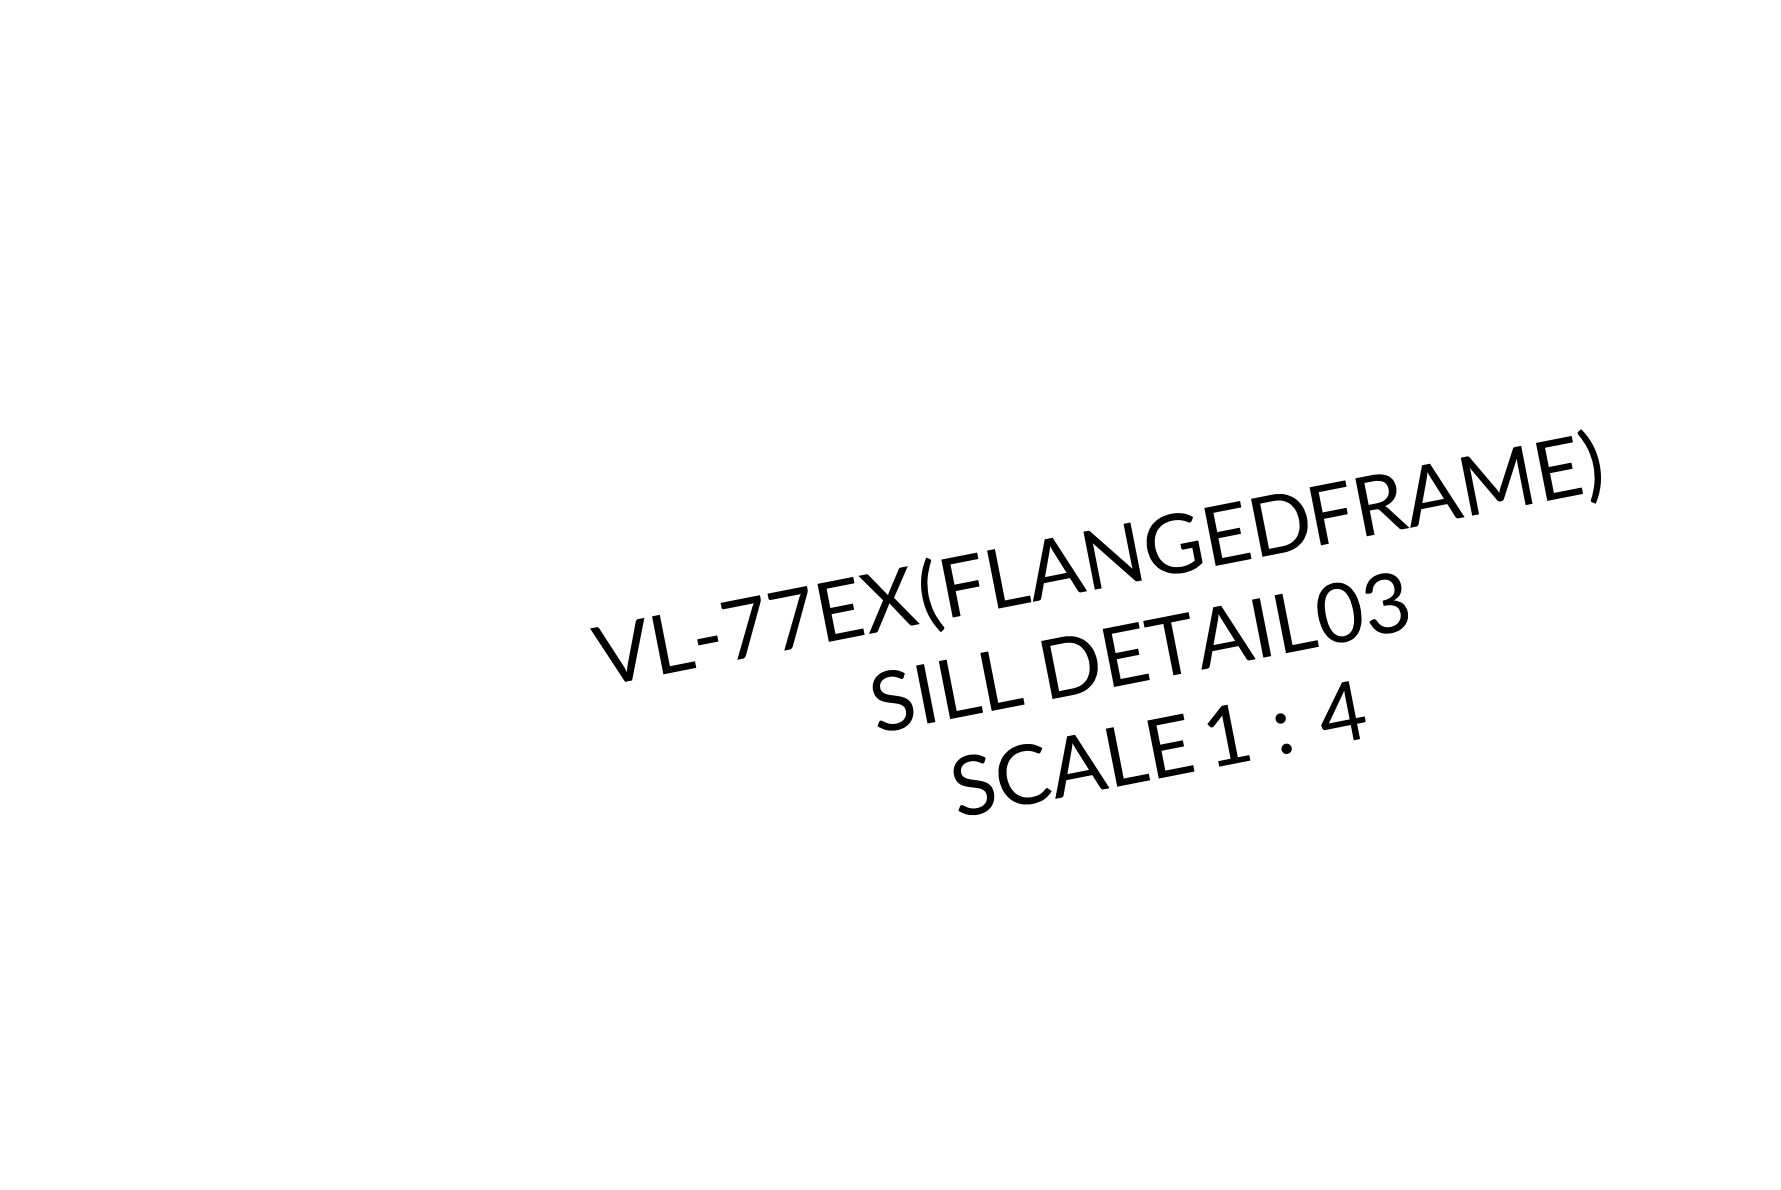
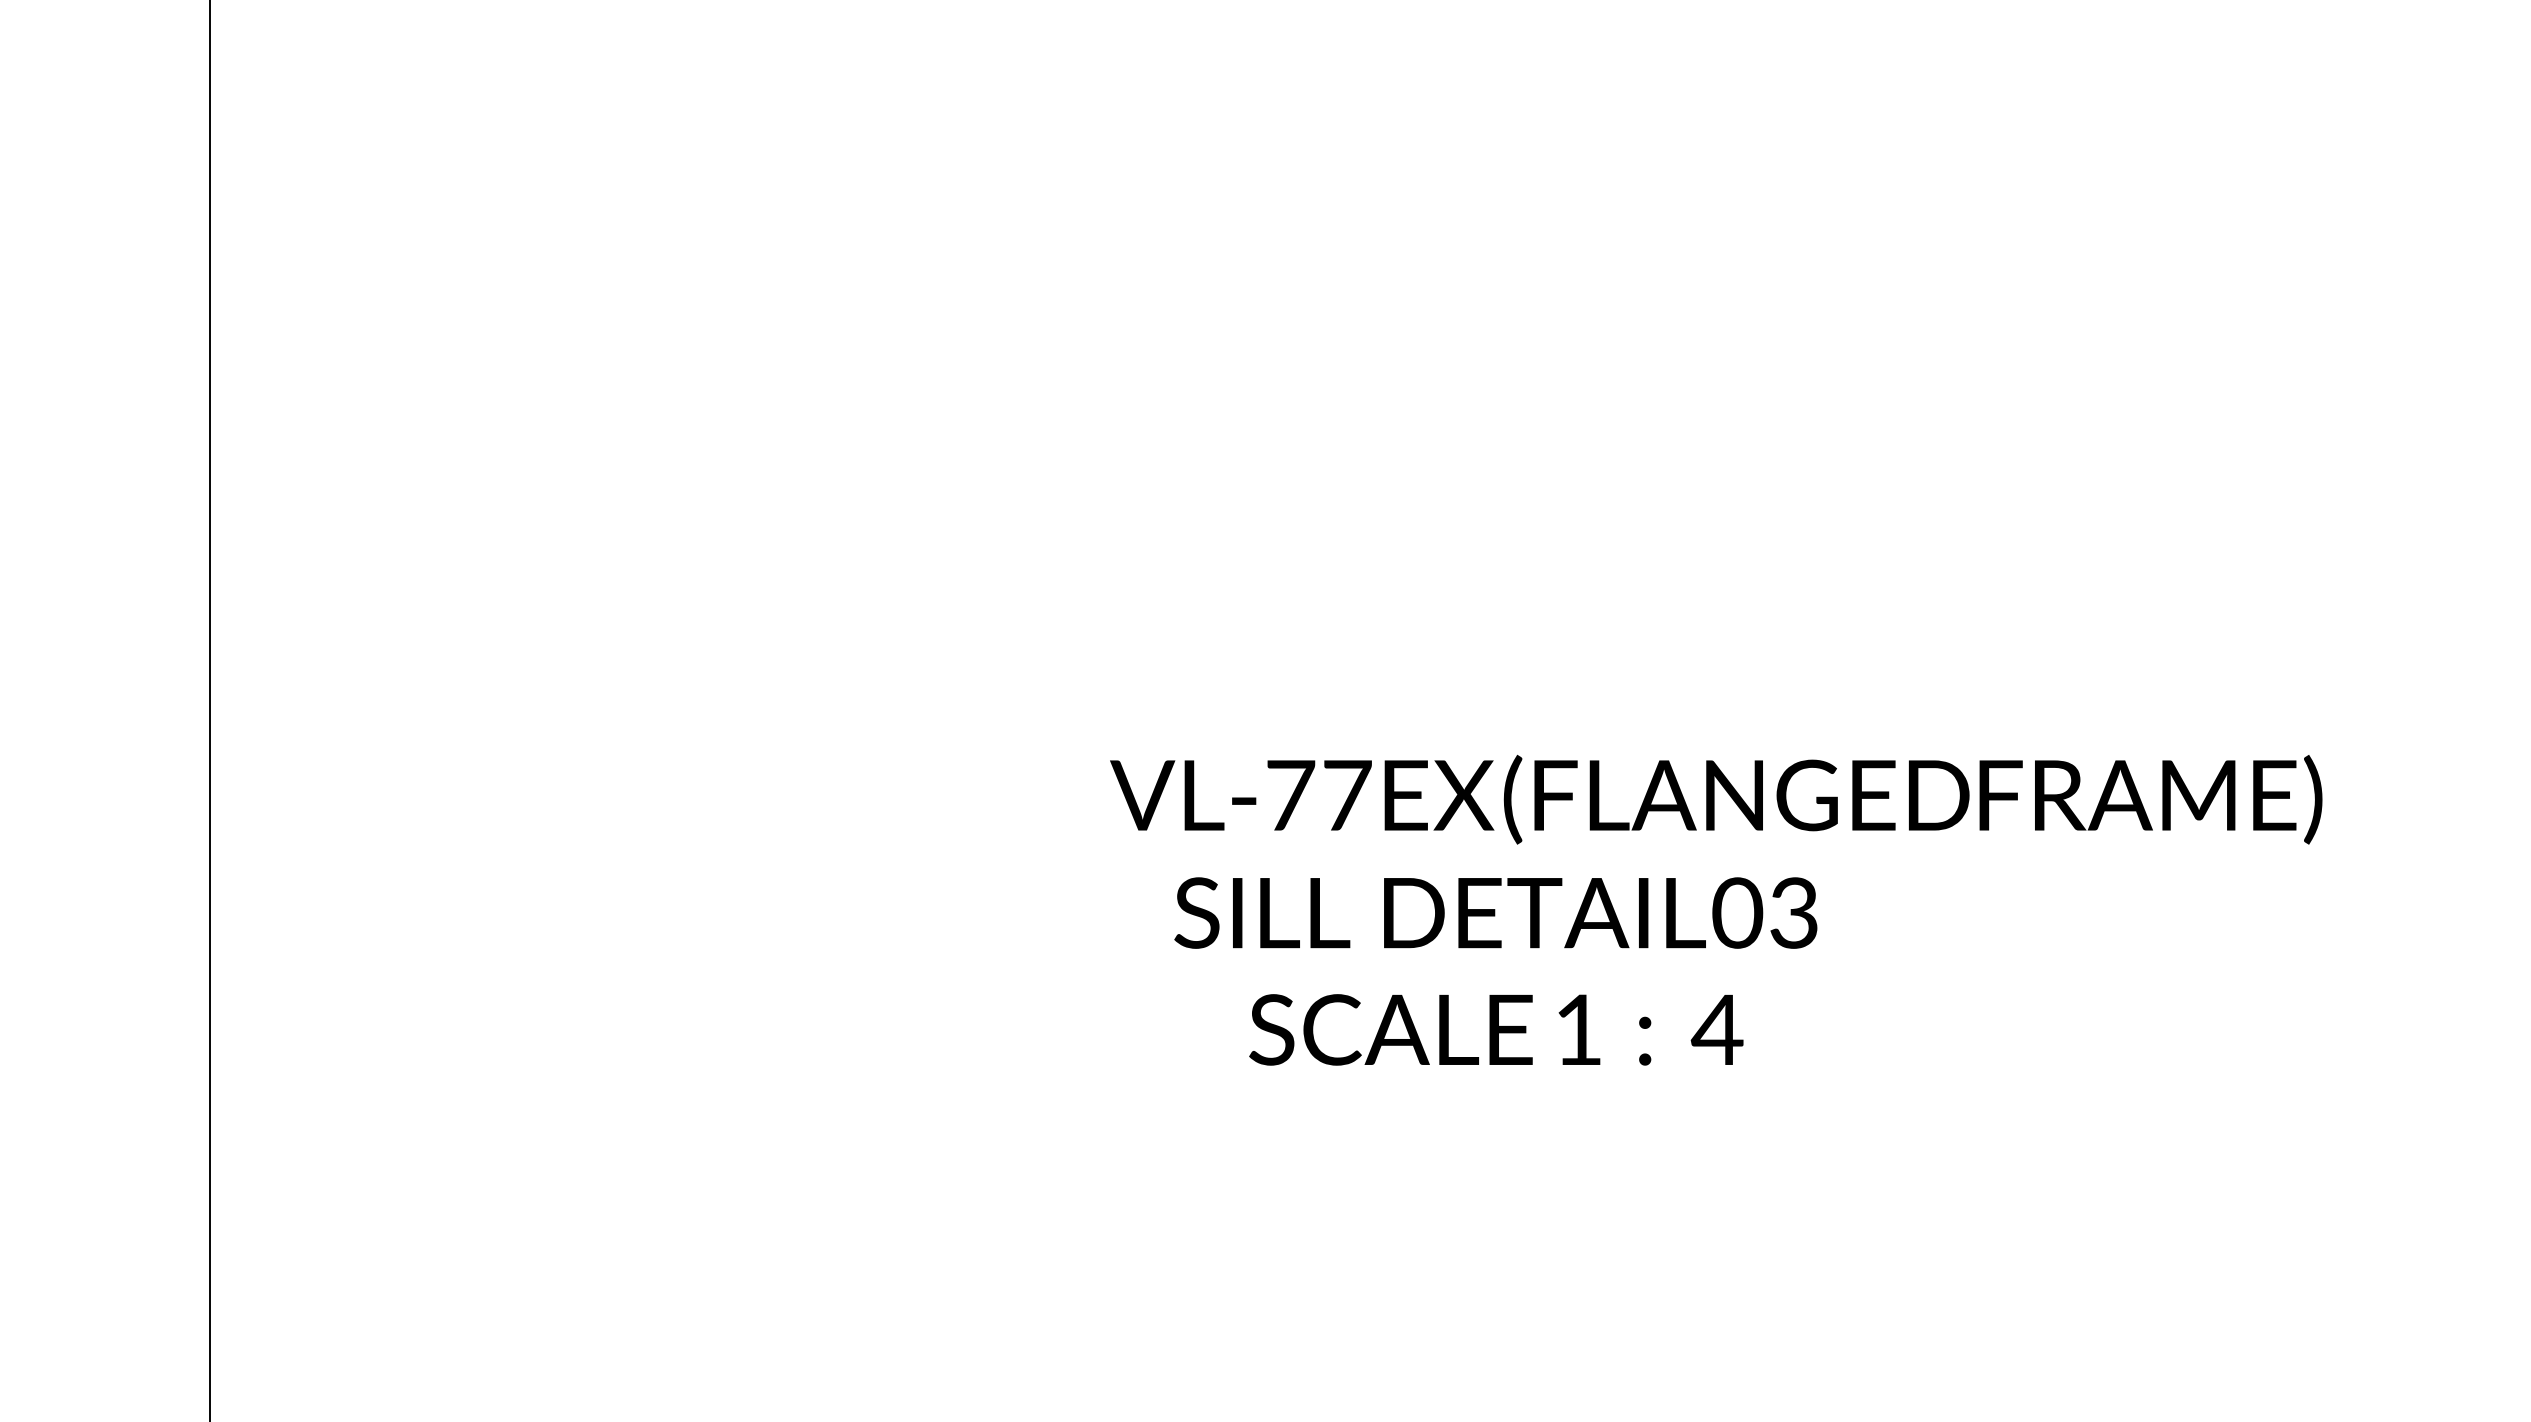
text: (1148, 700) -> (1495, 971), moved

